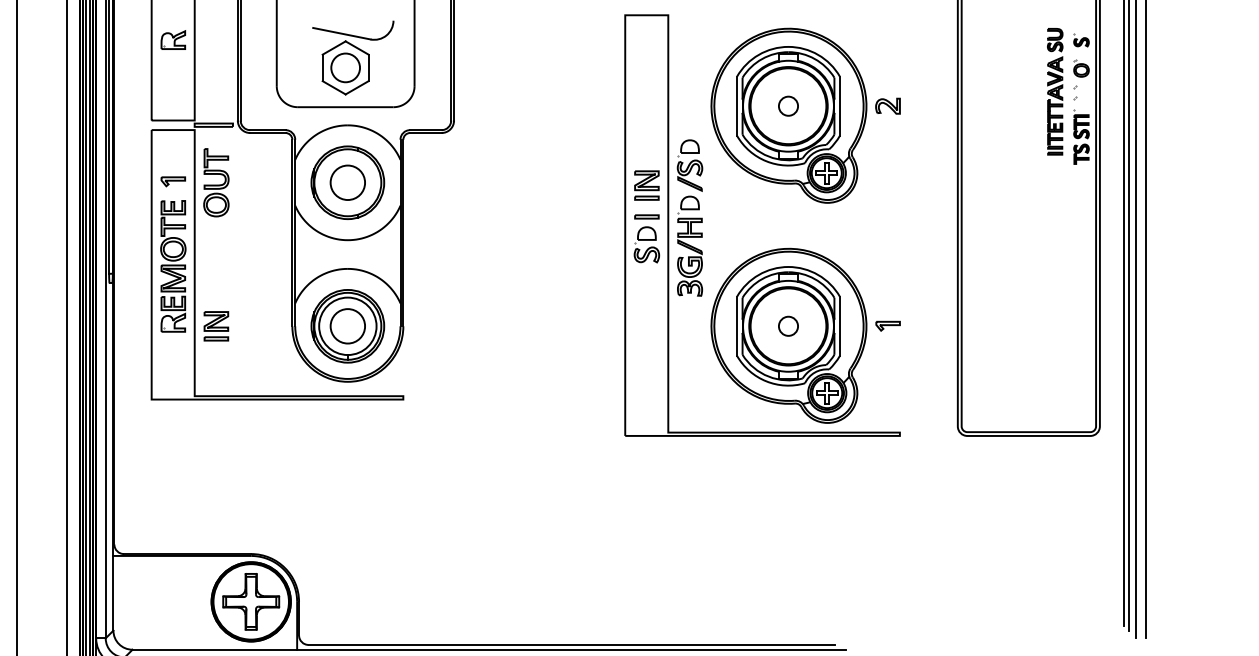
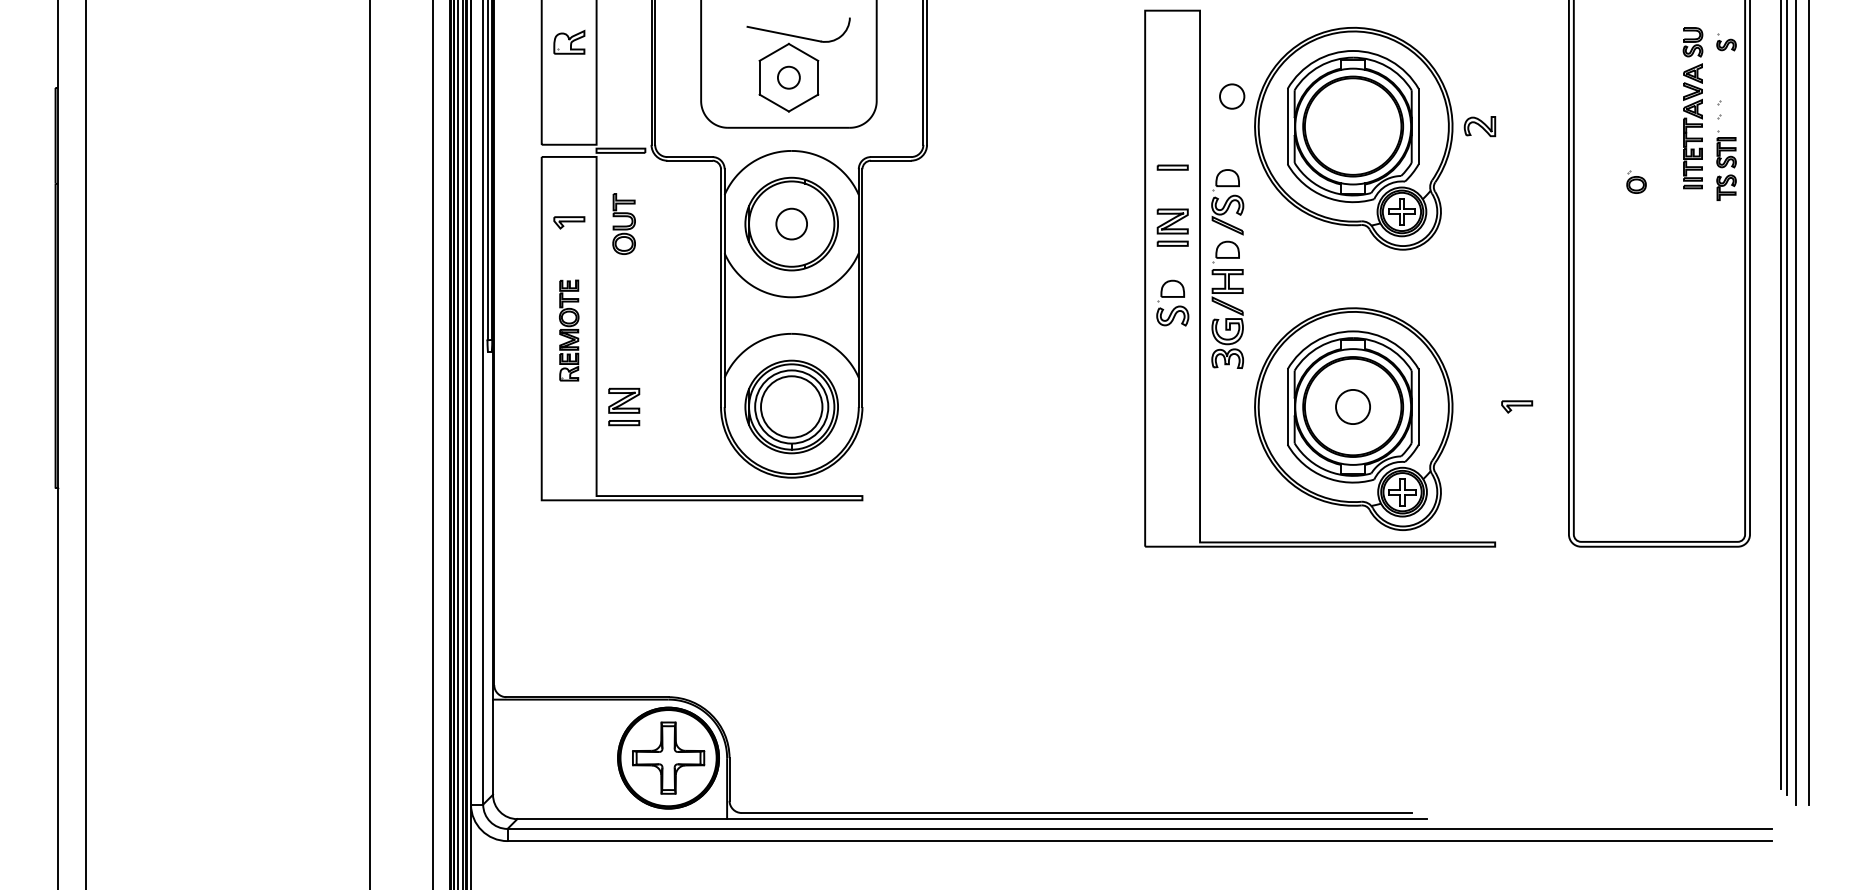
circle: (345, 67) -> (788, 77), size x0.6
part: (1081, 67) -> (1636, 181), moved
circle: (788, 106) -> (1232, 96), moved
part: (215, 182) -> (623, 223), size x0.7
circle: (347, 183) -> (791, 224), size x0.7
part: (646, 216) -> (1172, 167), moved
part: (172, 266) -> (568, 330), size x0.6
circle: (347, 325) -> (791, 406), size x1.4
circle: (788, 325) -> (1353, 406), size x1.4
part: (888, 325) -> (1517, 406), moved

